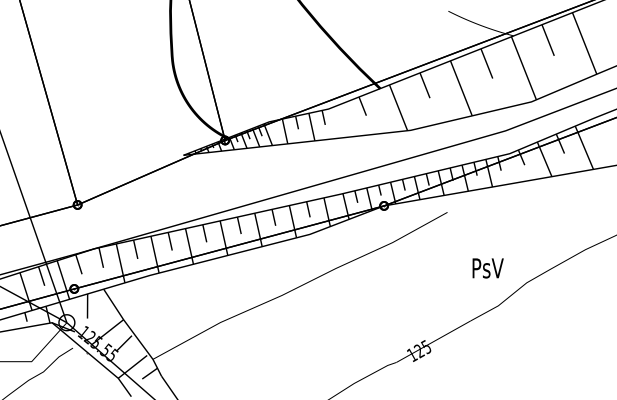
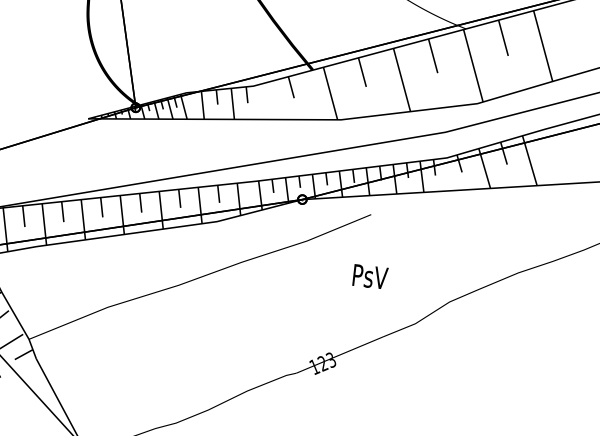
text: (487, 268) -> (369, 276), moved
text: (426, 345) -> (331, 358), 125 -> 123

